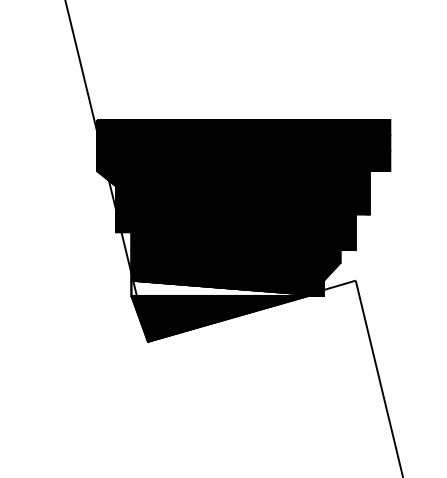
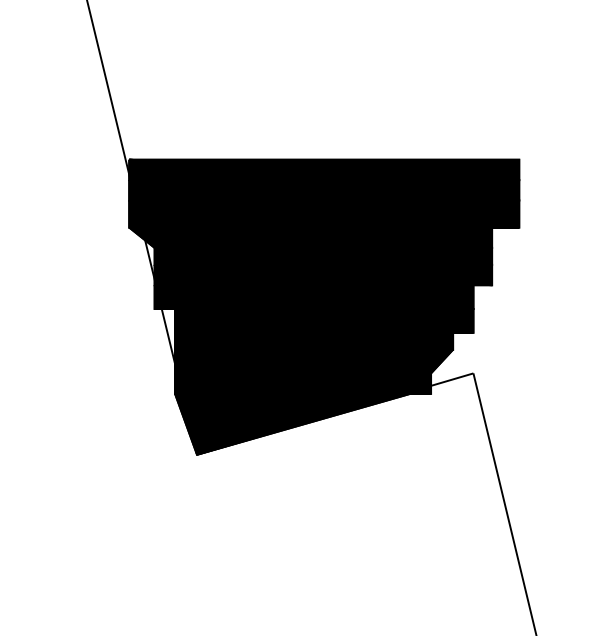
fill: (227, 287) -> (302, 382), added

